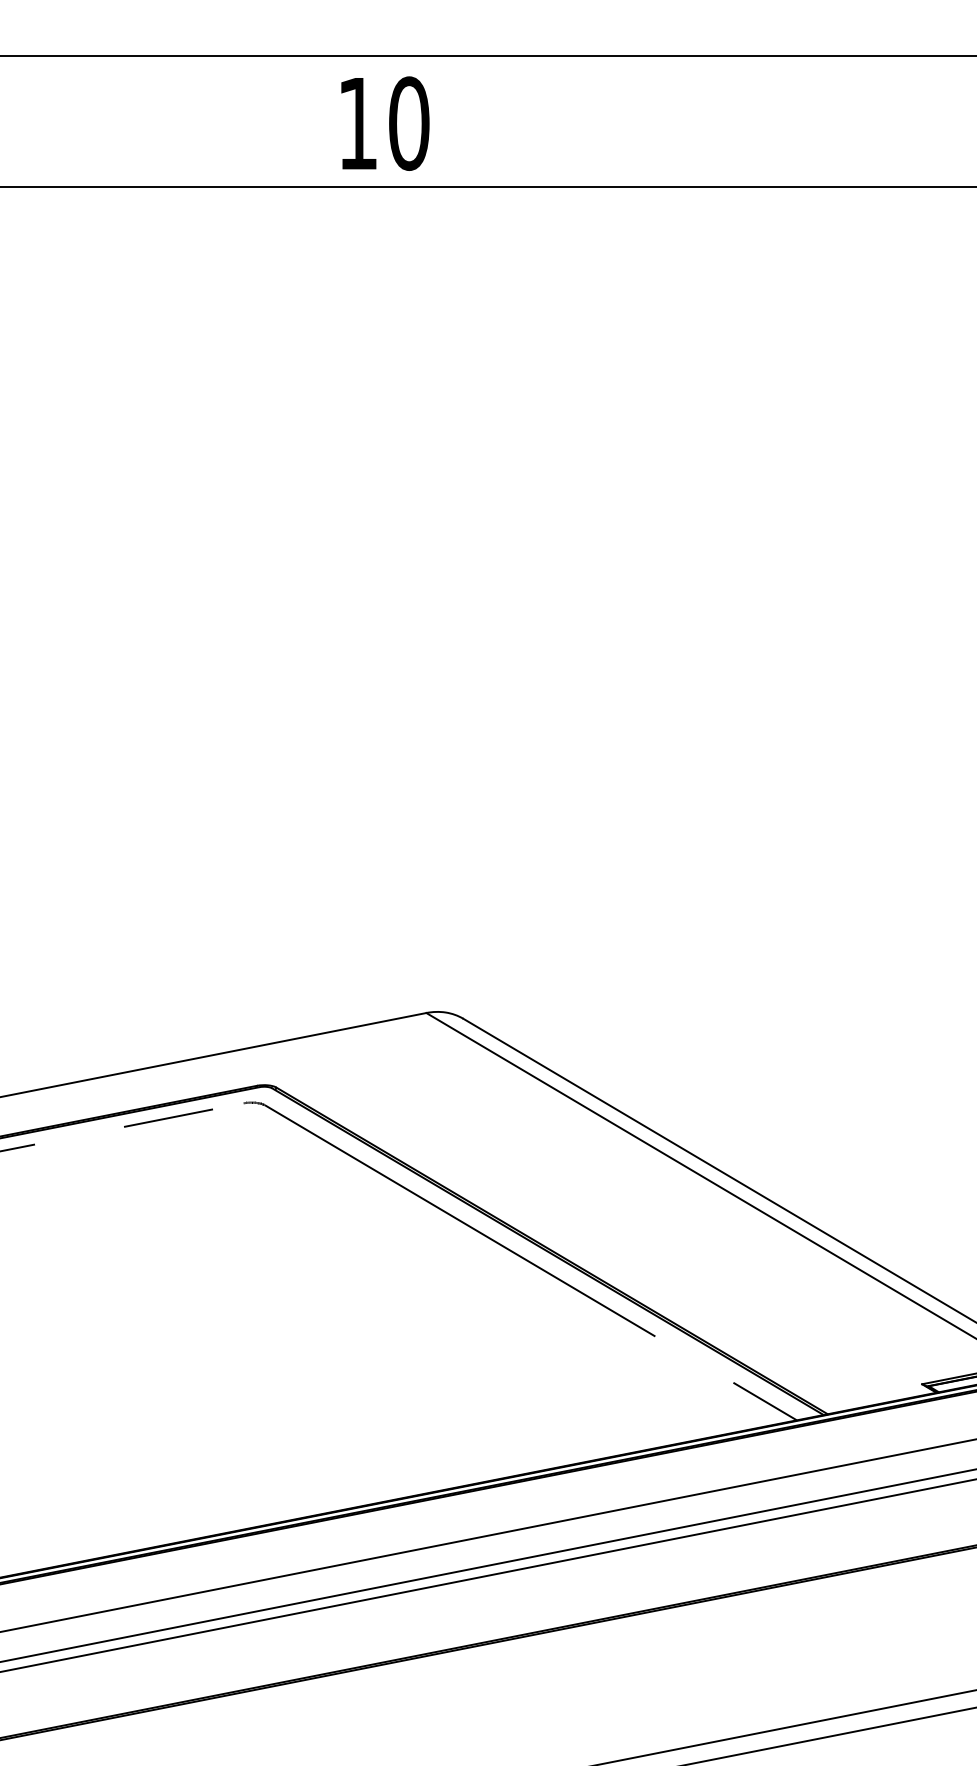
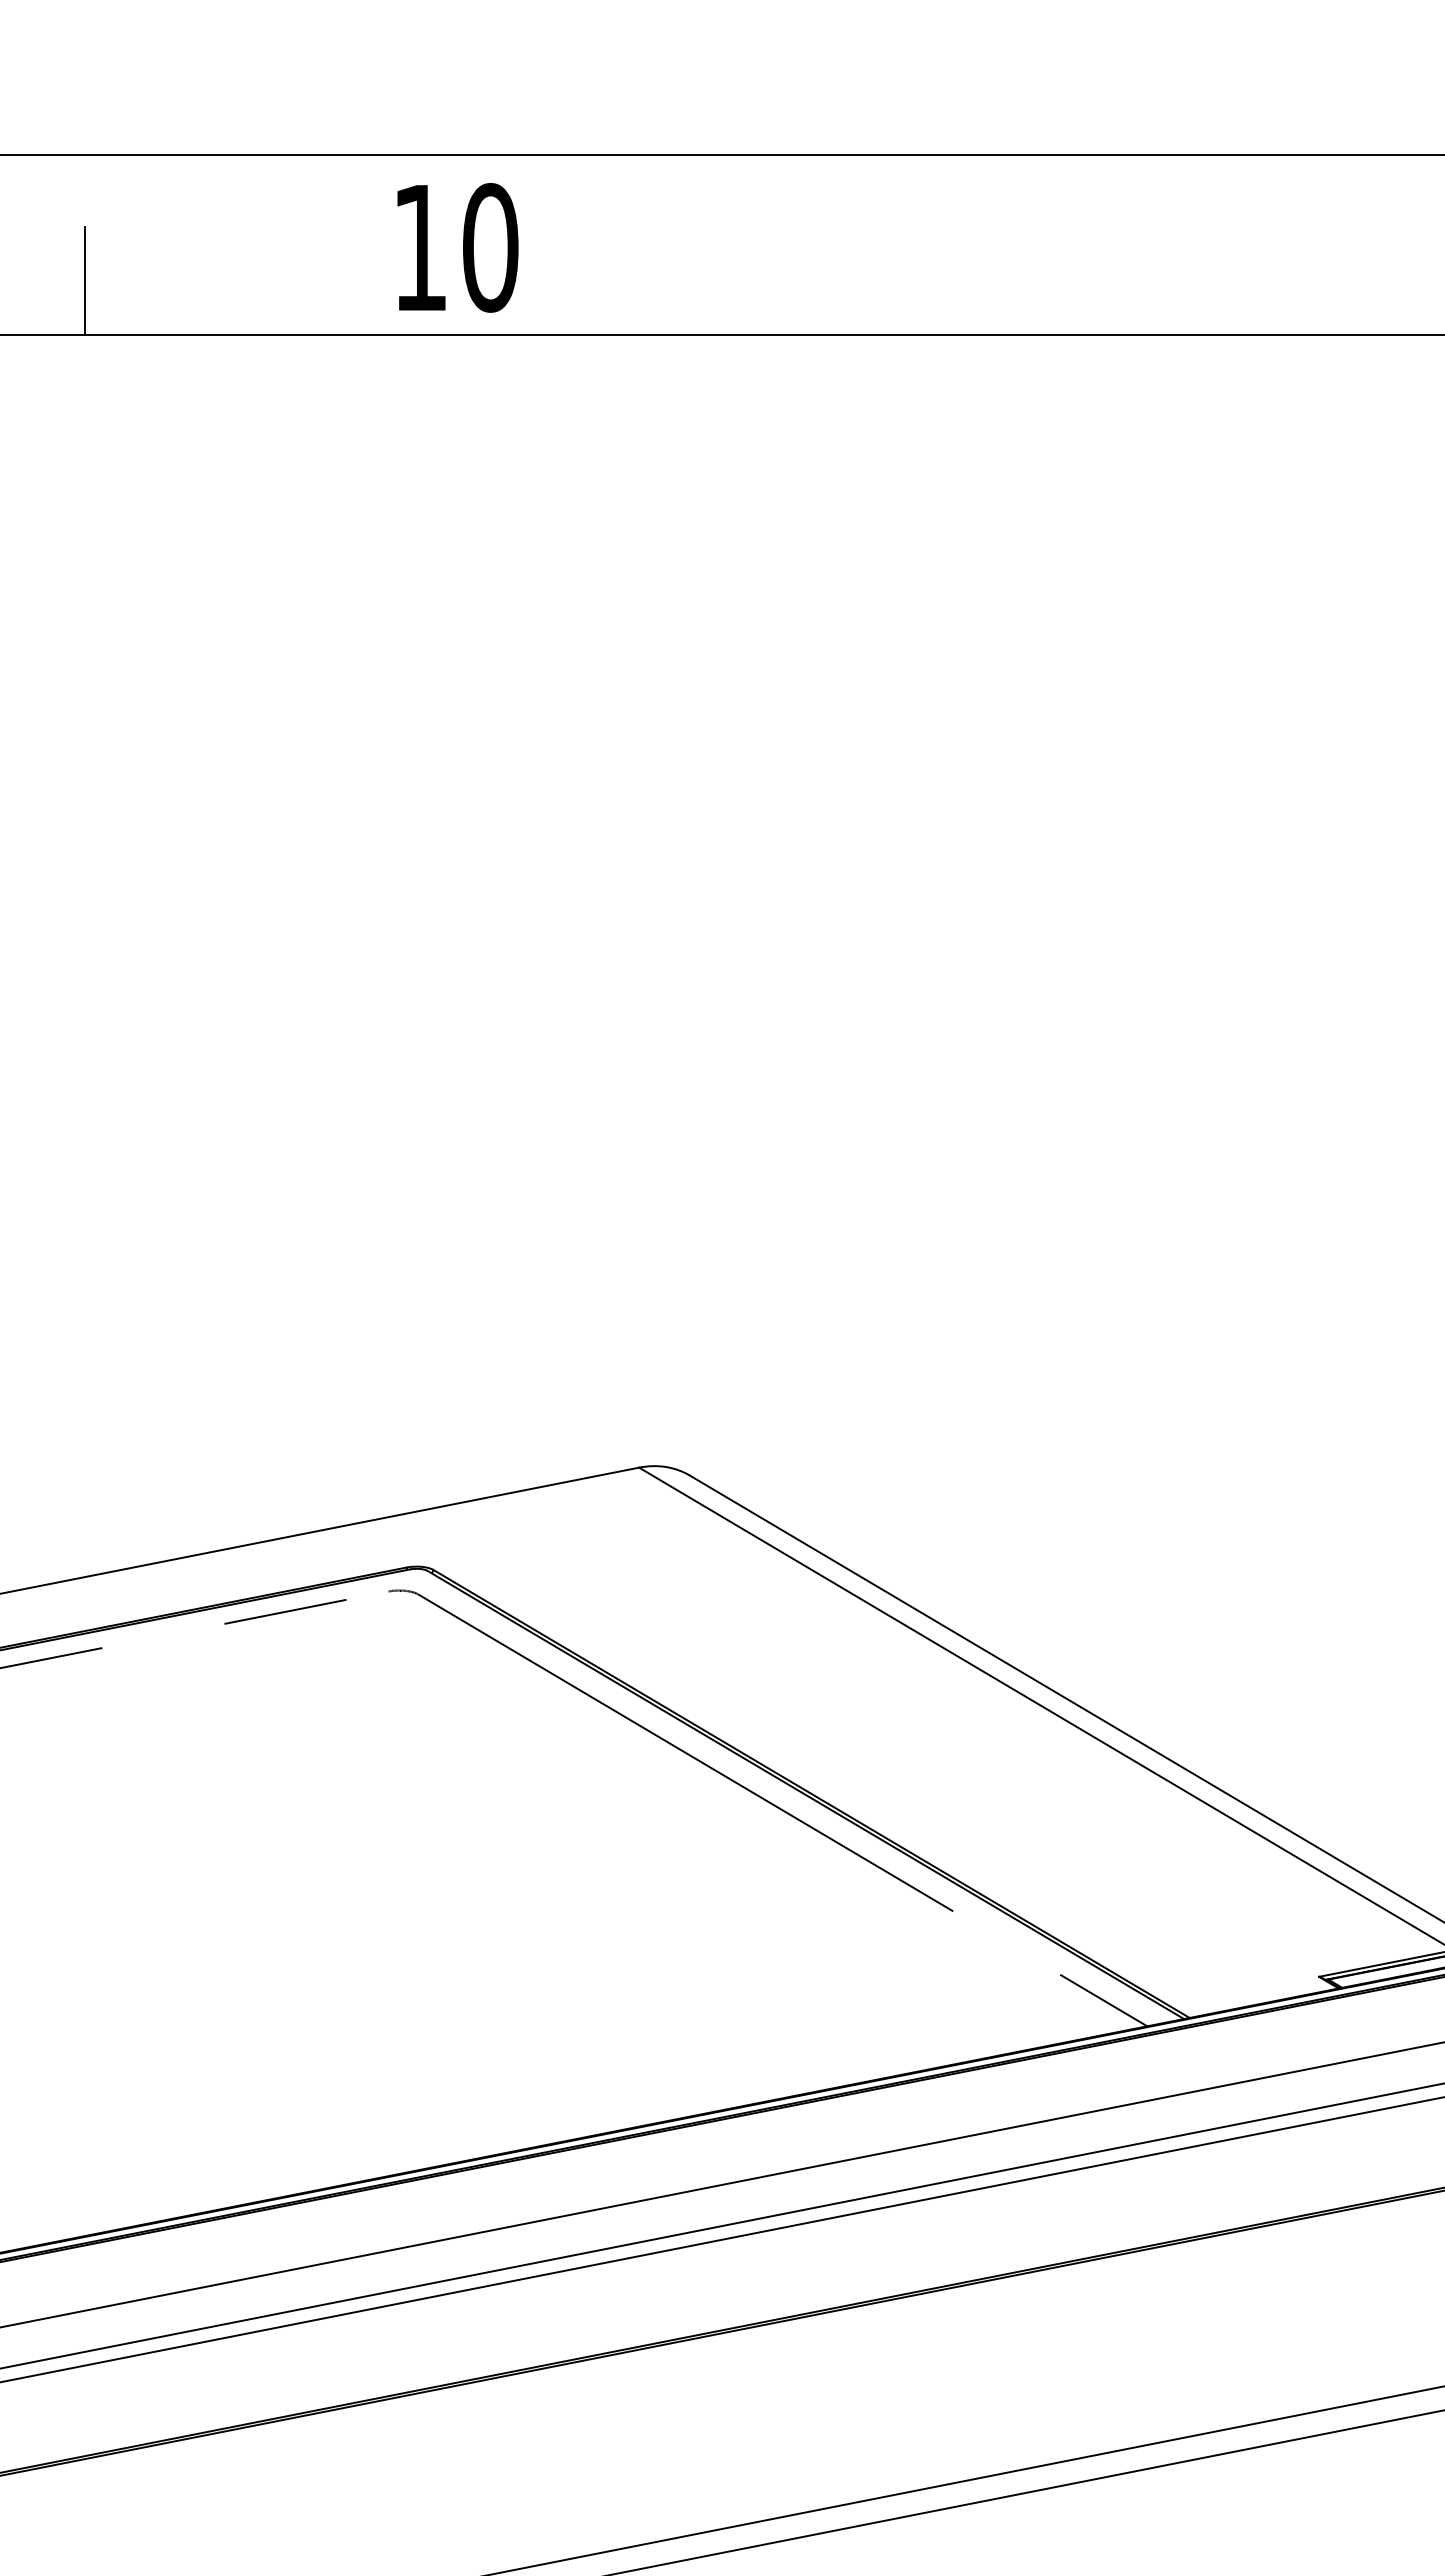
text: (385, 123) -> (457, 247), moved
line: (22, 147) -> (85, 280), added

